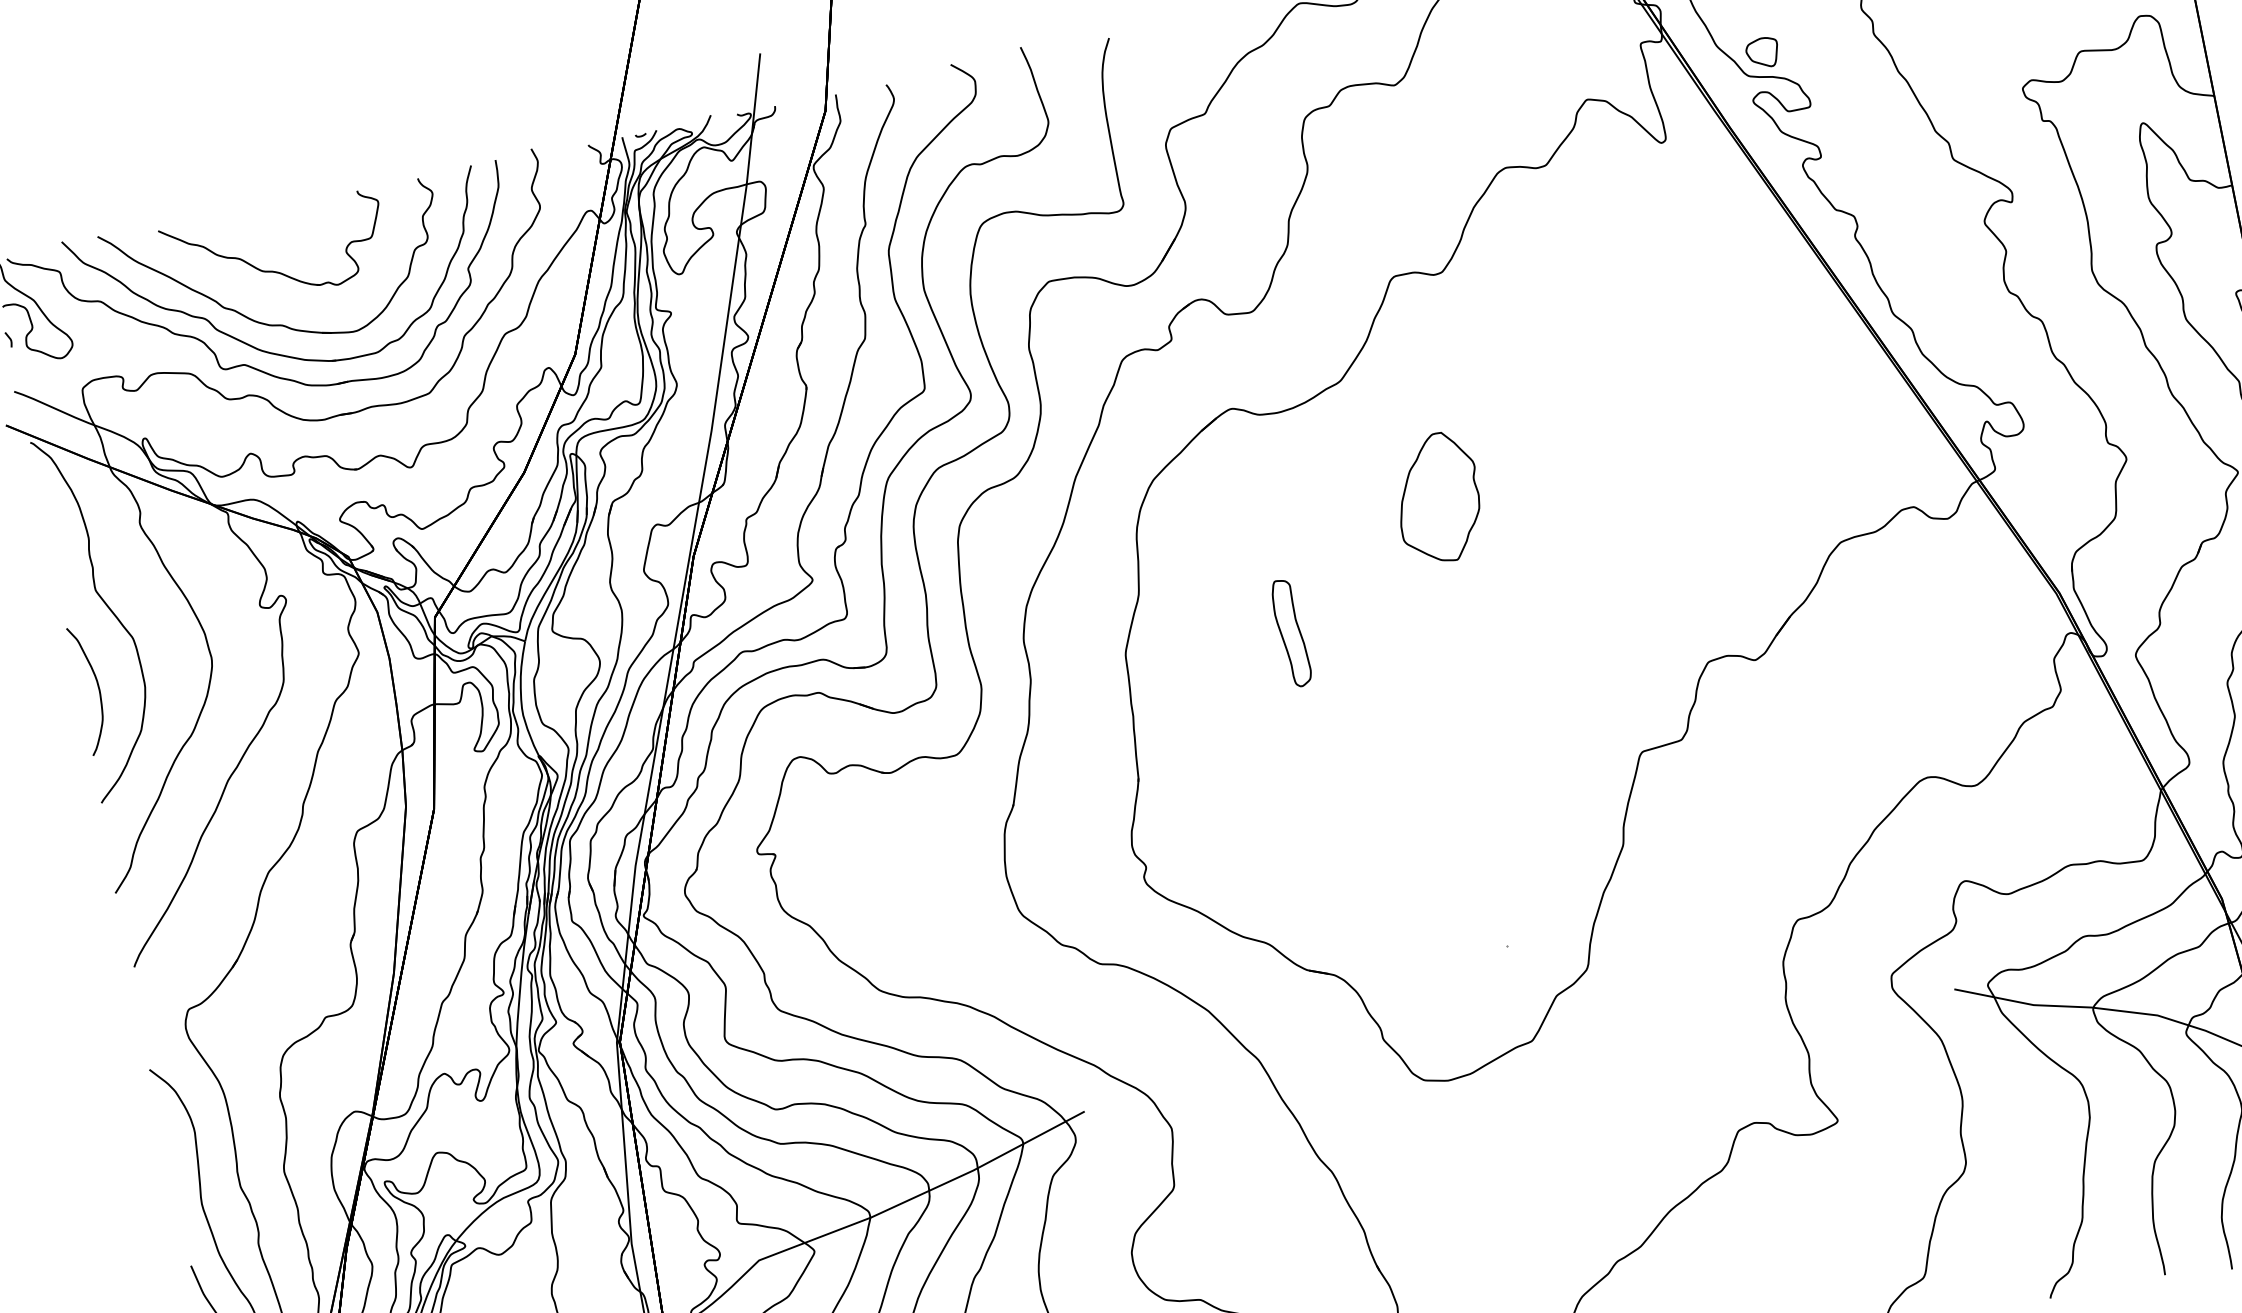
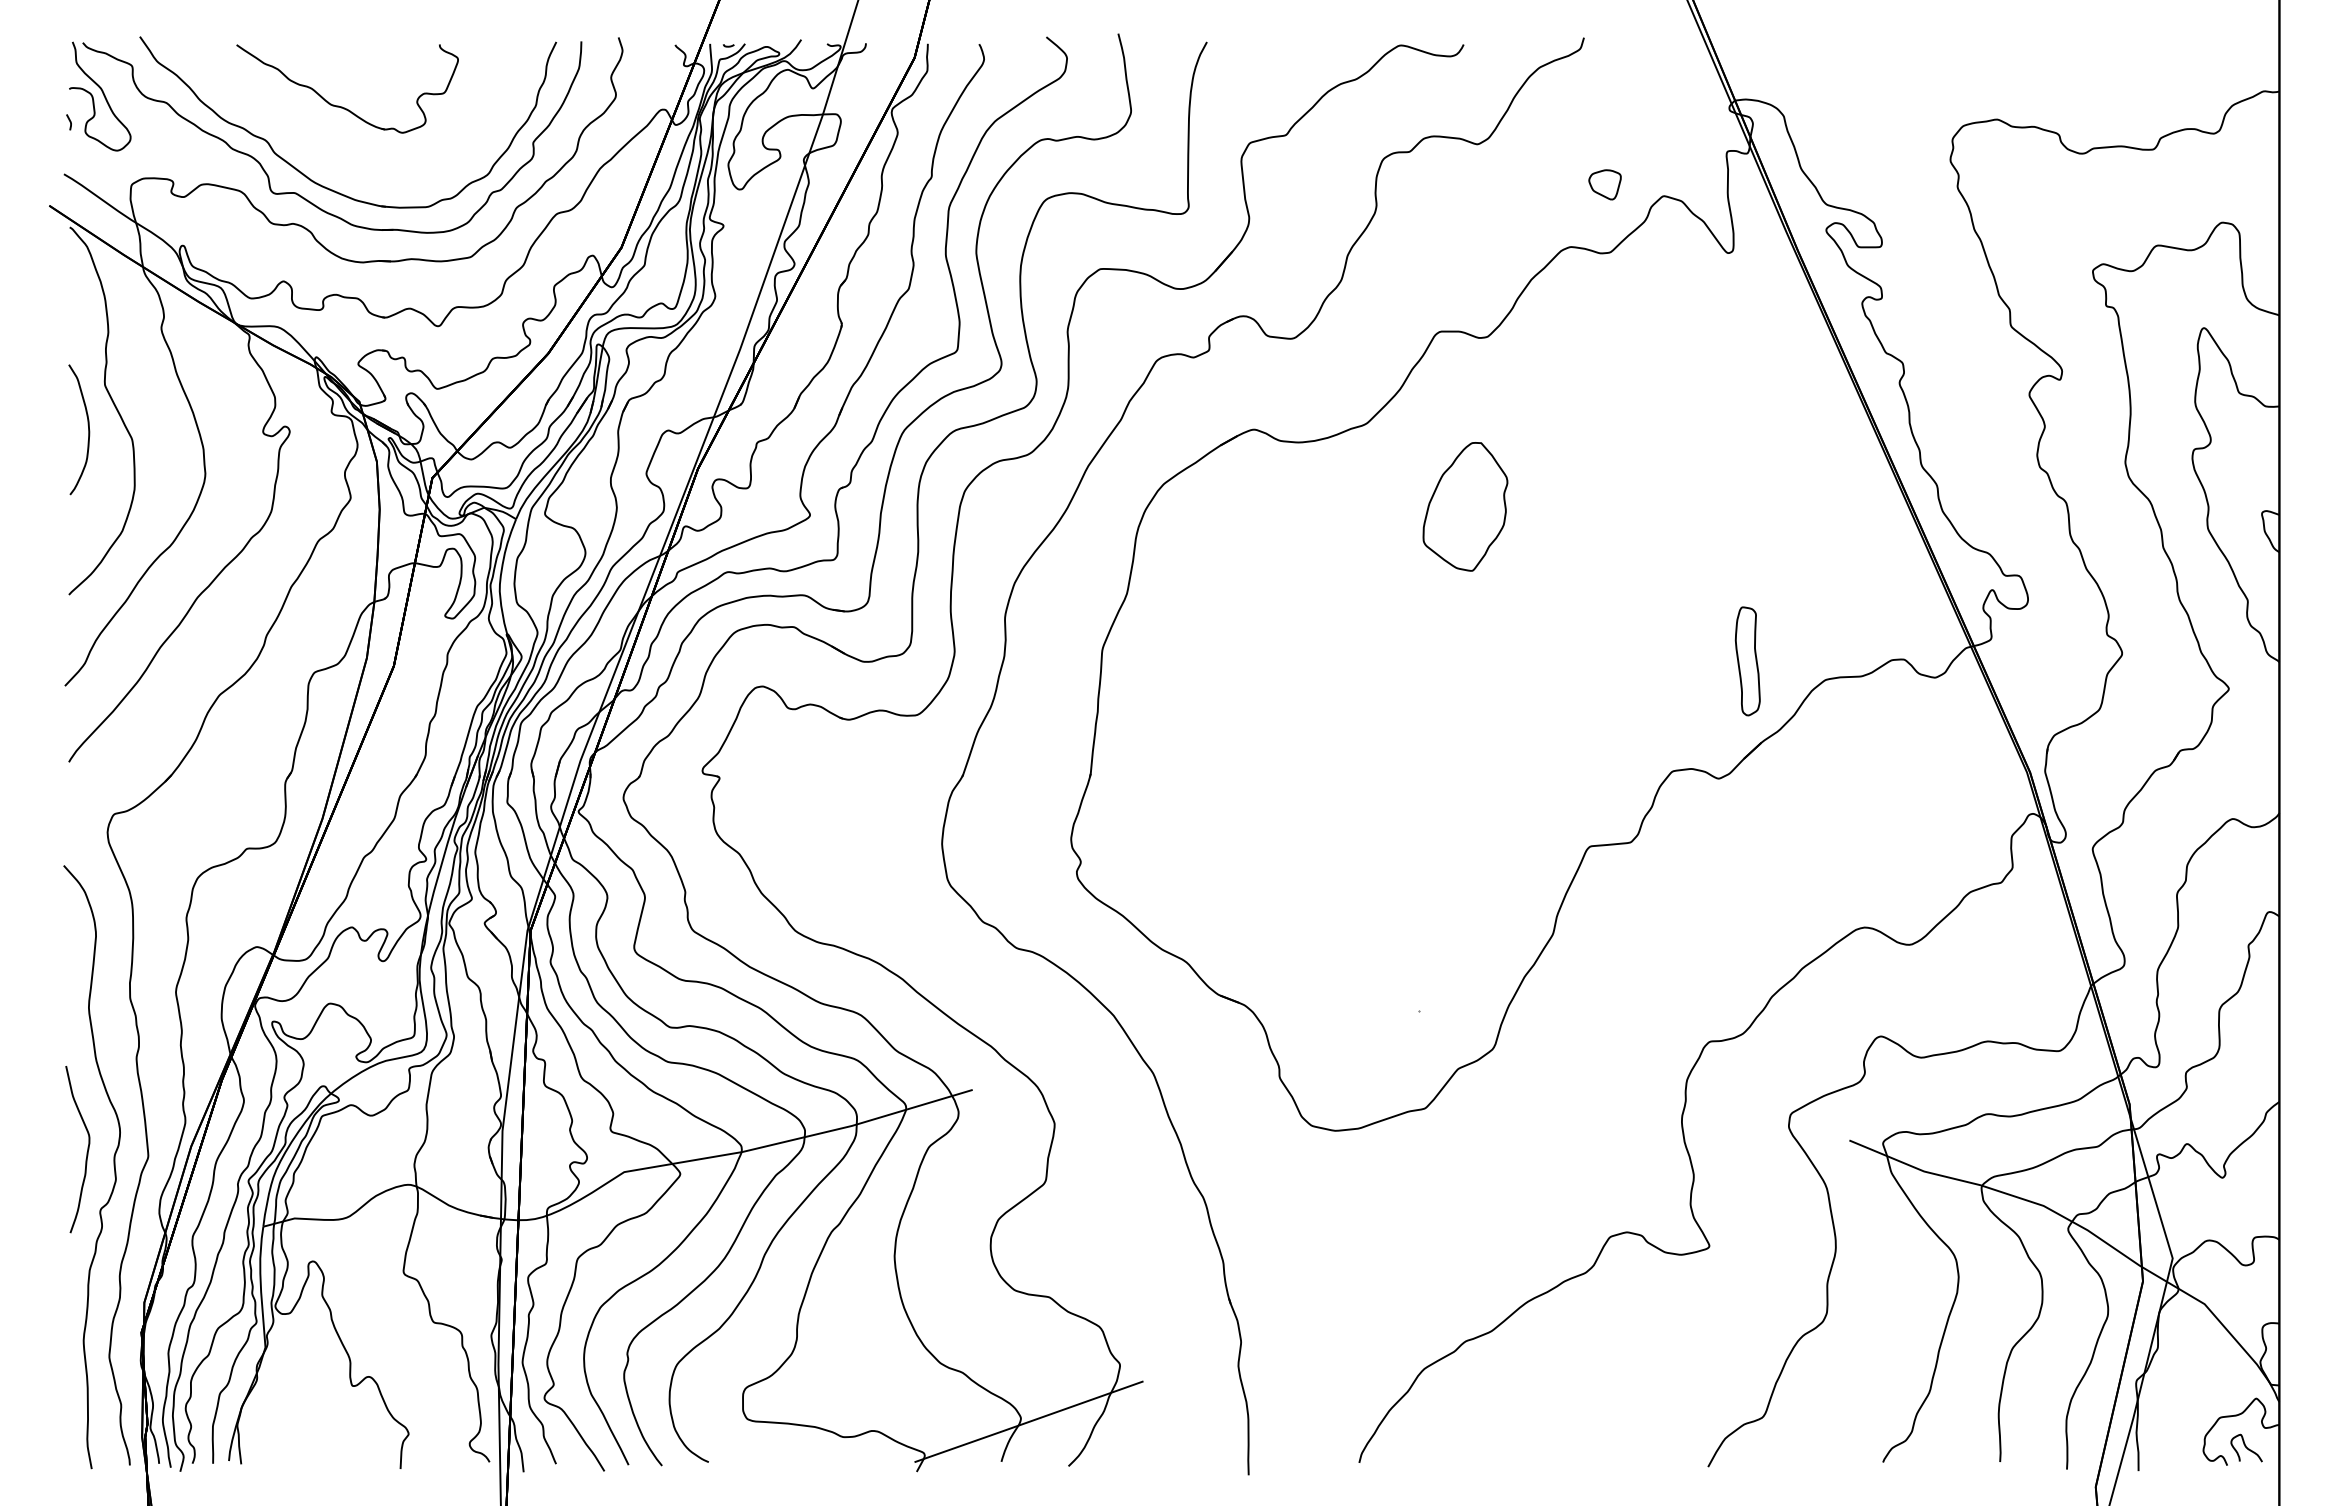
part: (1762, 52) -> (1604, 184), moved
part: (276, 324) -> (334, 159), removed
part: (1438, 497) -> (1465, 506), moved
part: (1290, 633) -> (1747, 661), moved
curve: (98, 688) -> (88, 429), moved

